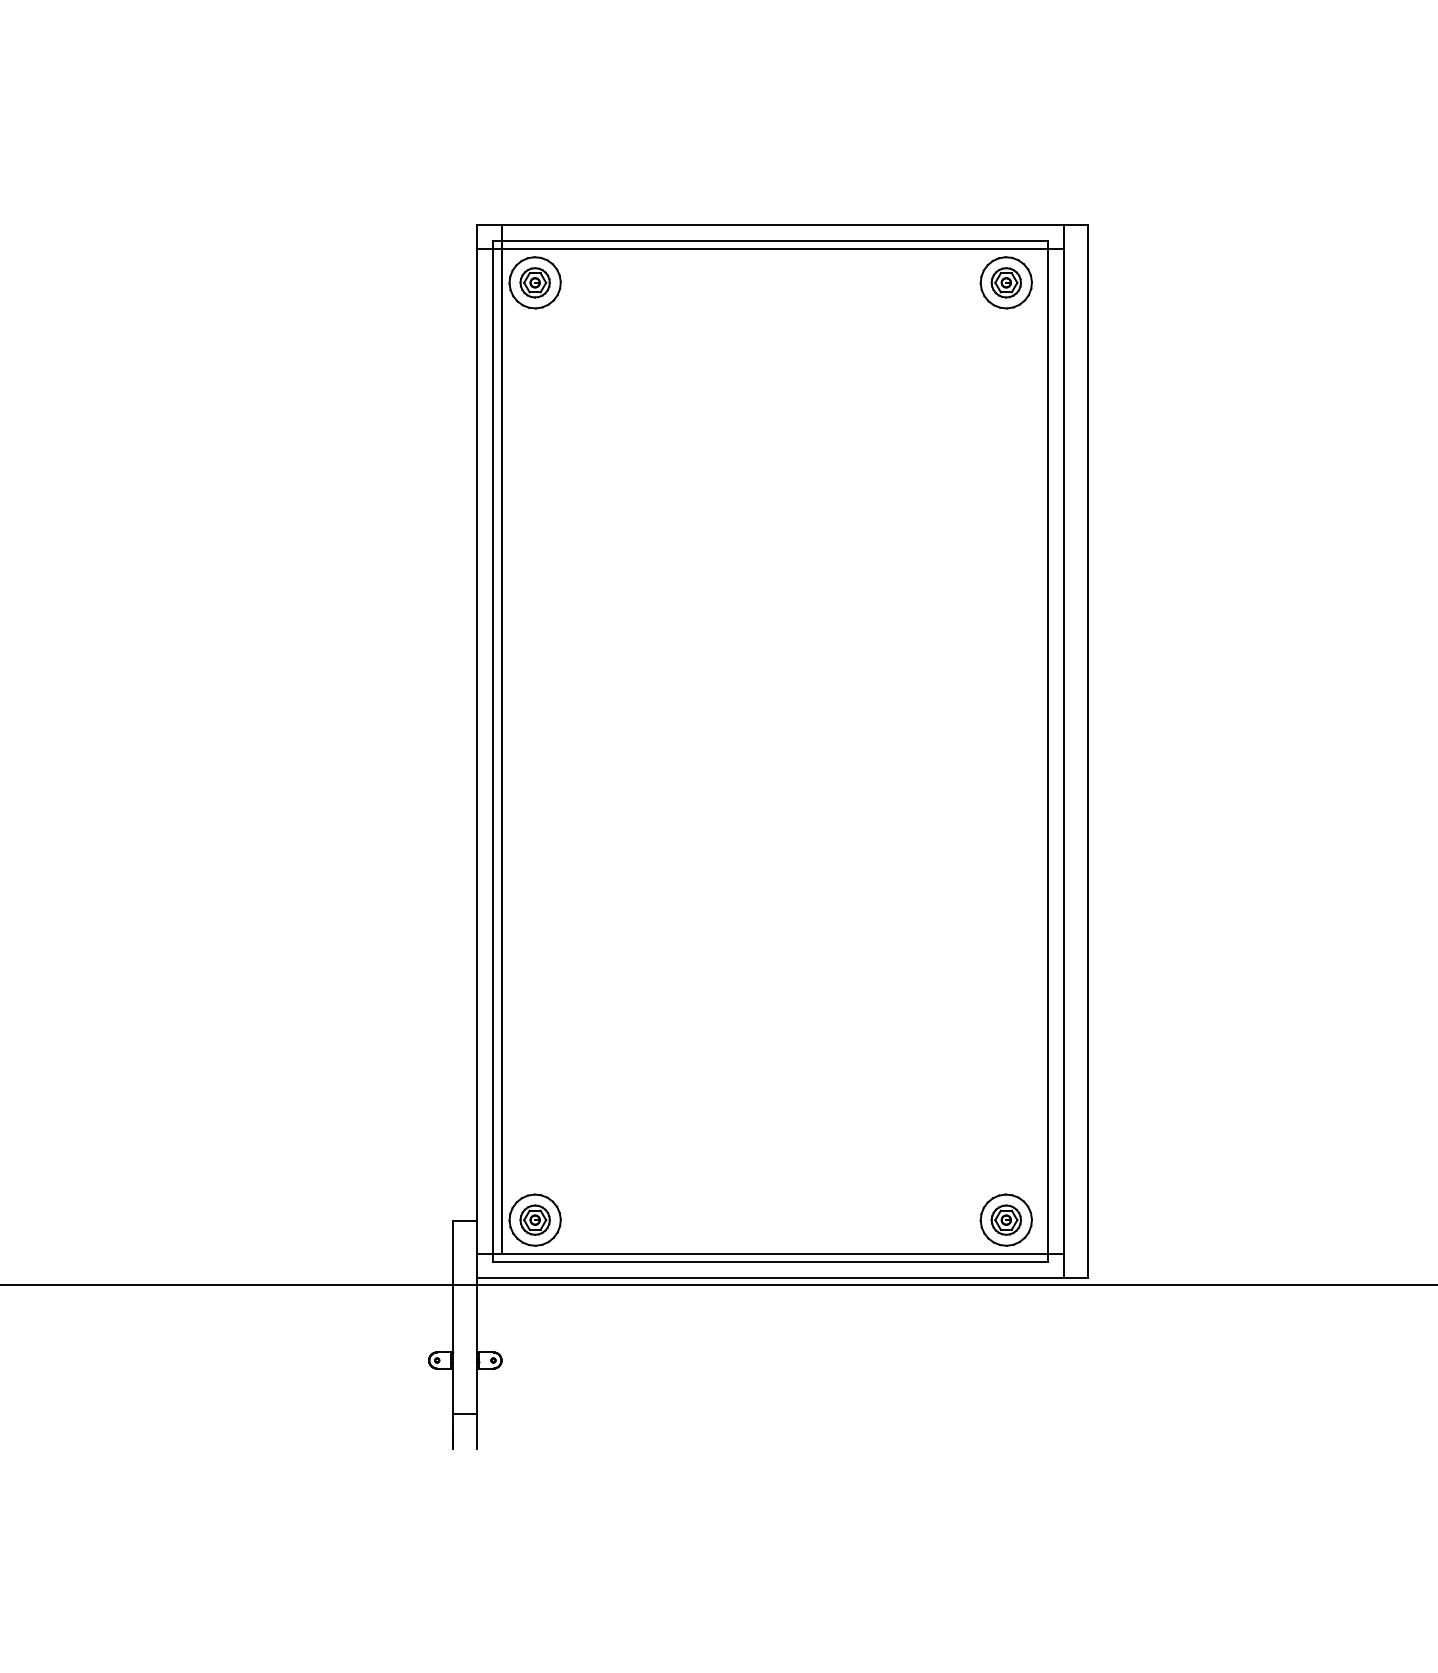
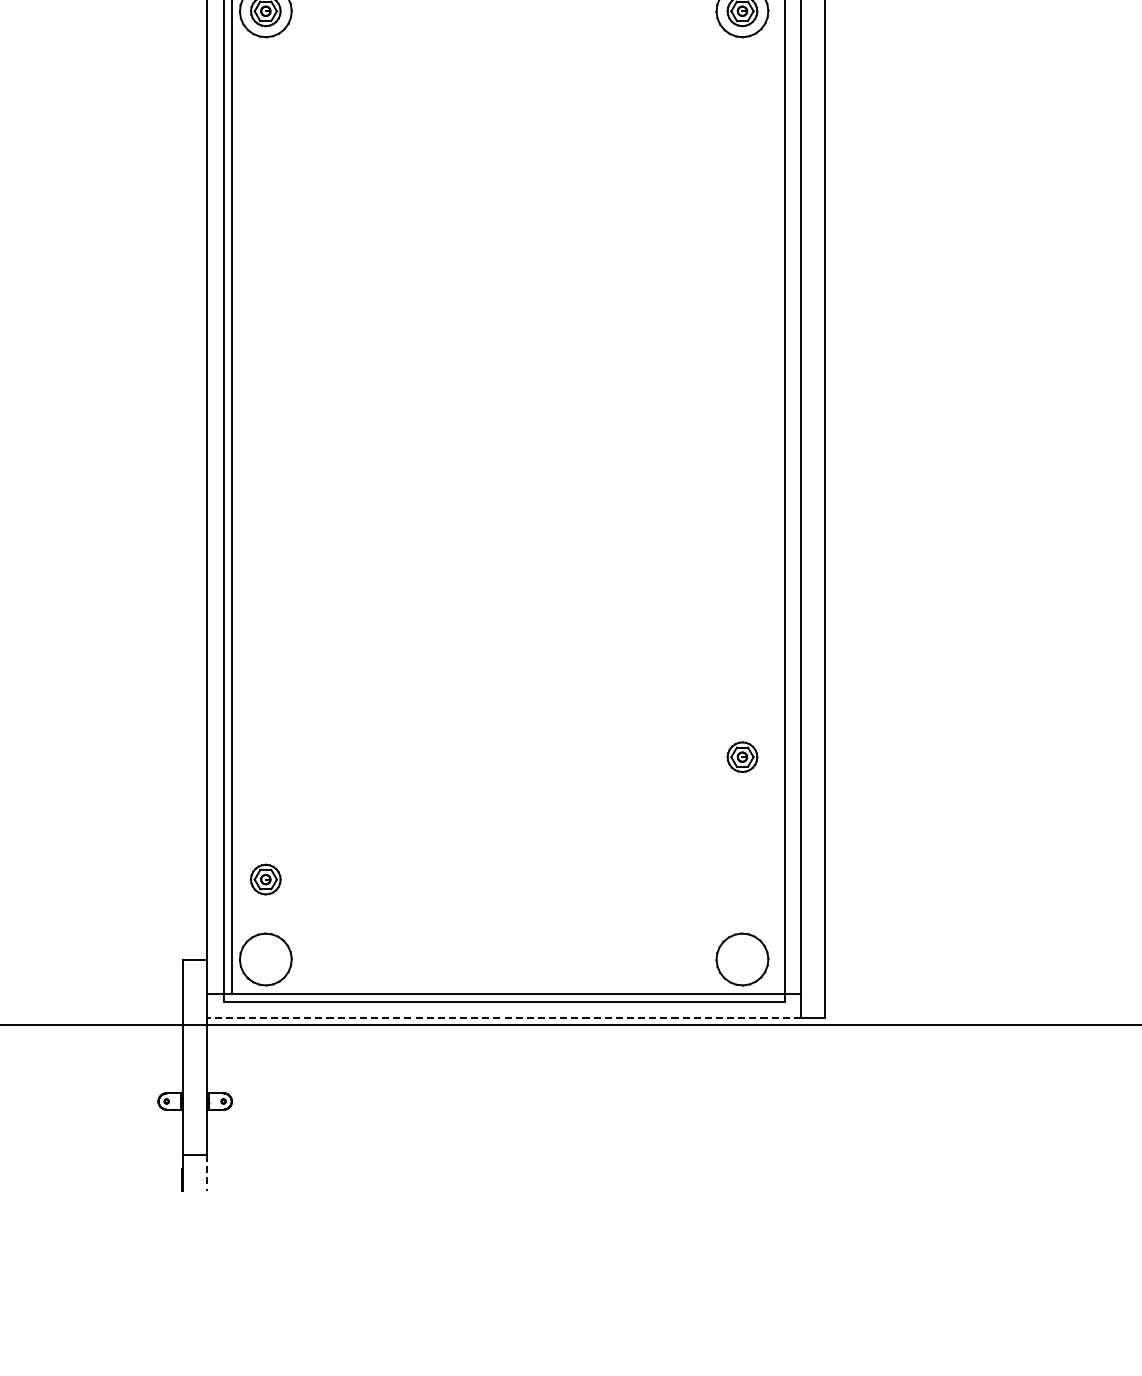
part: (534, 1219) -> (265, 878), moved
part: (1005, 1219) -> (741, 756), moved
line: (770, 1277) -> (503, 1017), solid -> dashed
line: (477, 1431) -> (207, 1173), solid -> dashed

